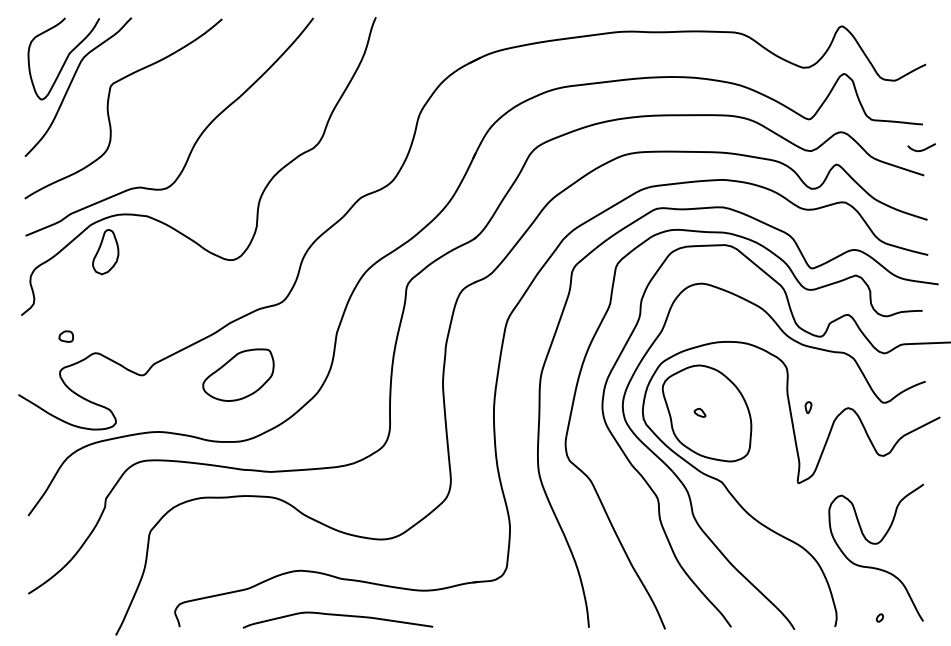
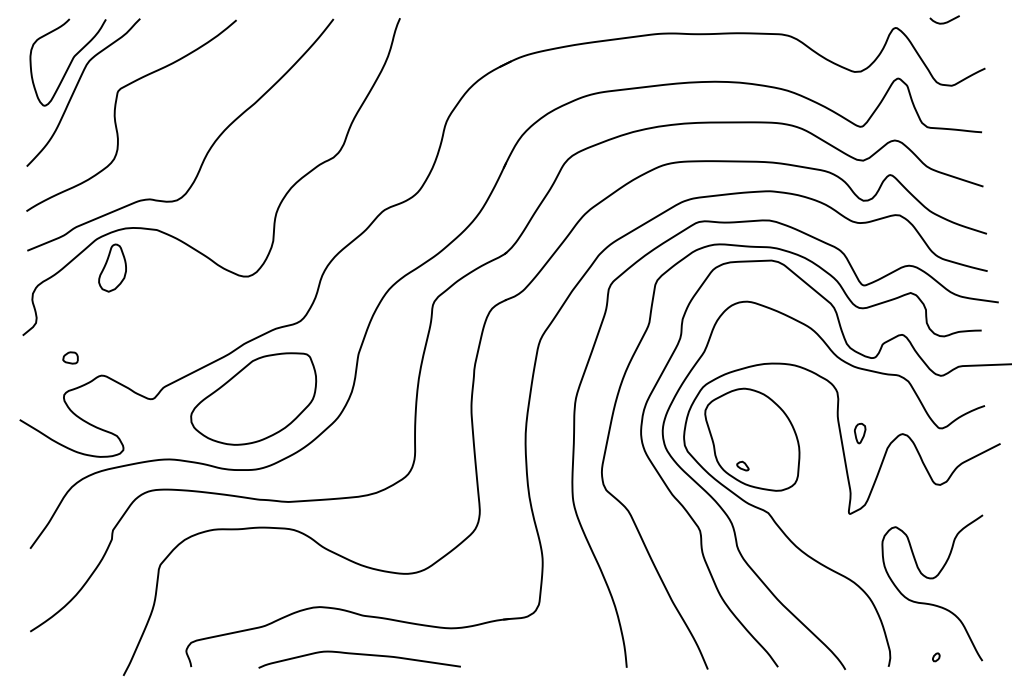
curve: (923, 149) -> (946, 21), moved
part: (238, 374) -> (253, 398), size x1.67
part: (808, 407) -> (860, 433), size x1.67
part: (699, 412) -> (742, 465), moved

